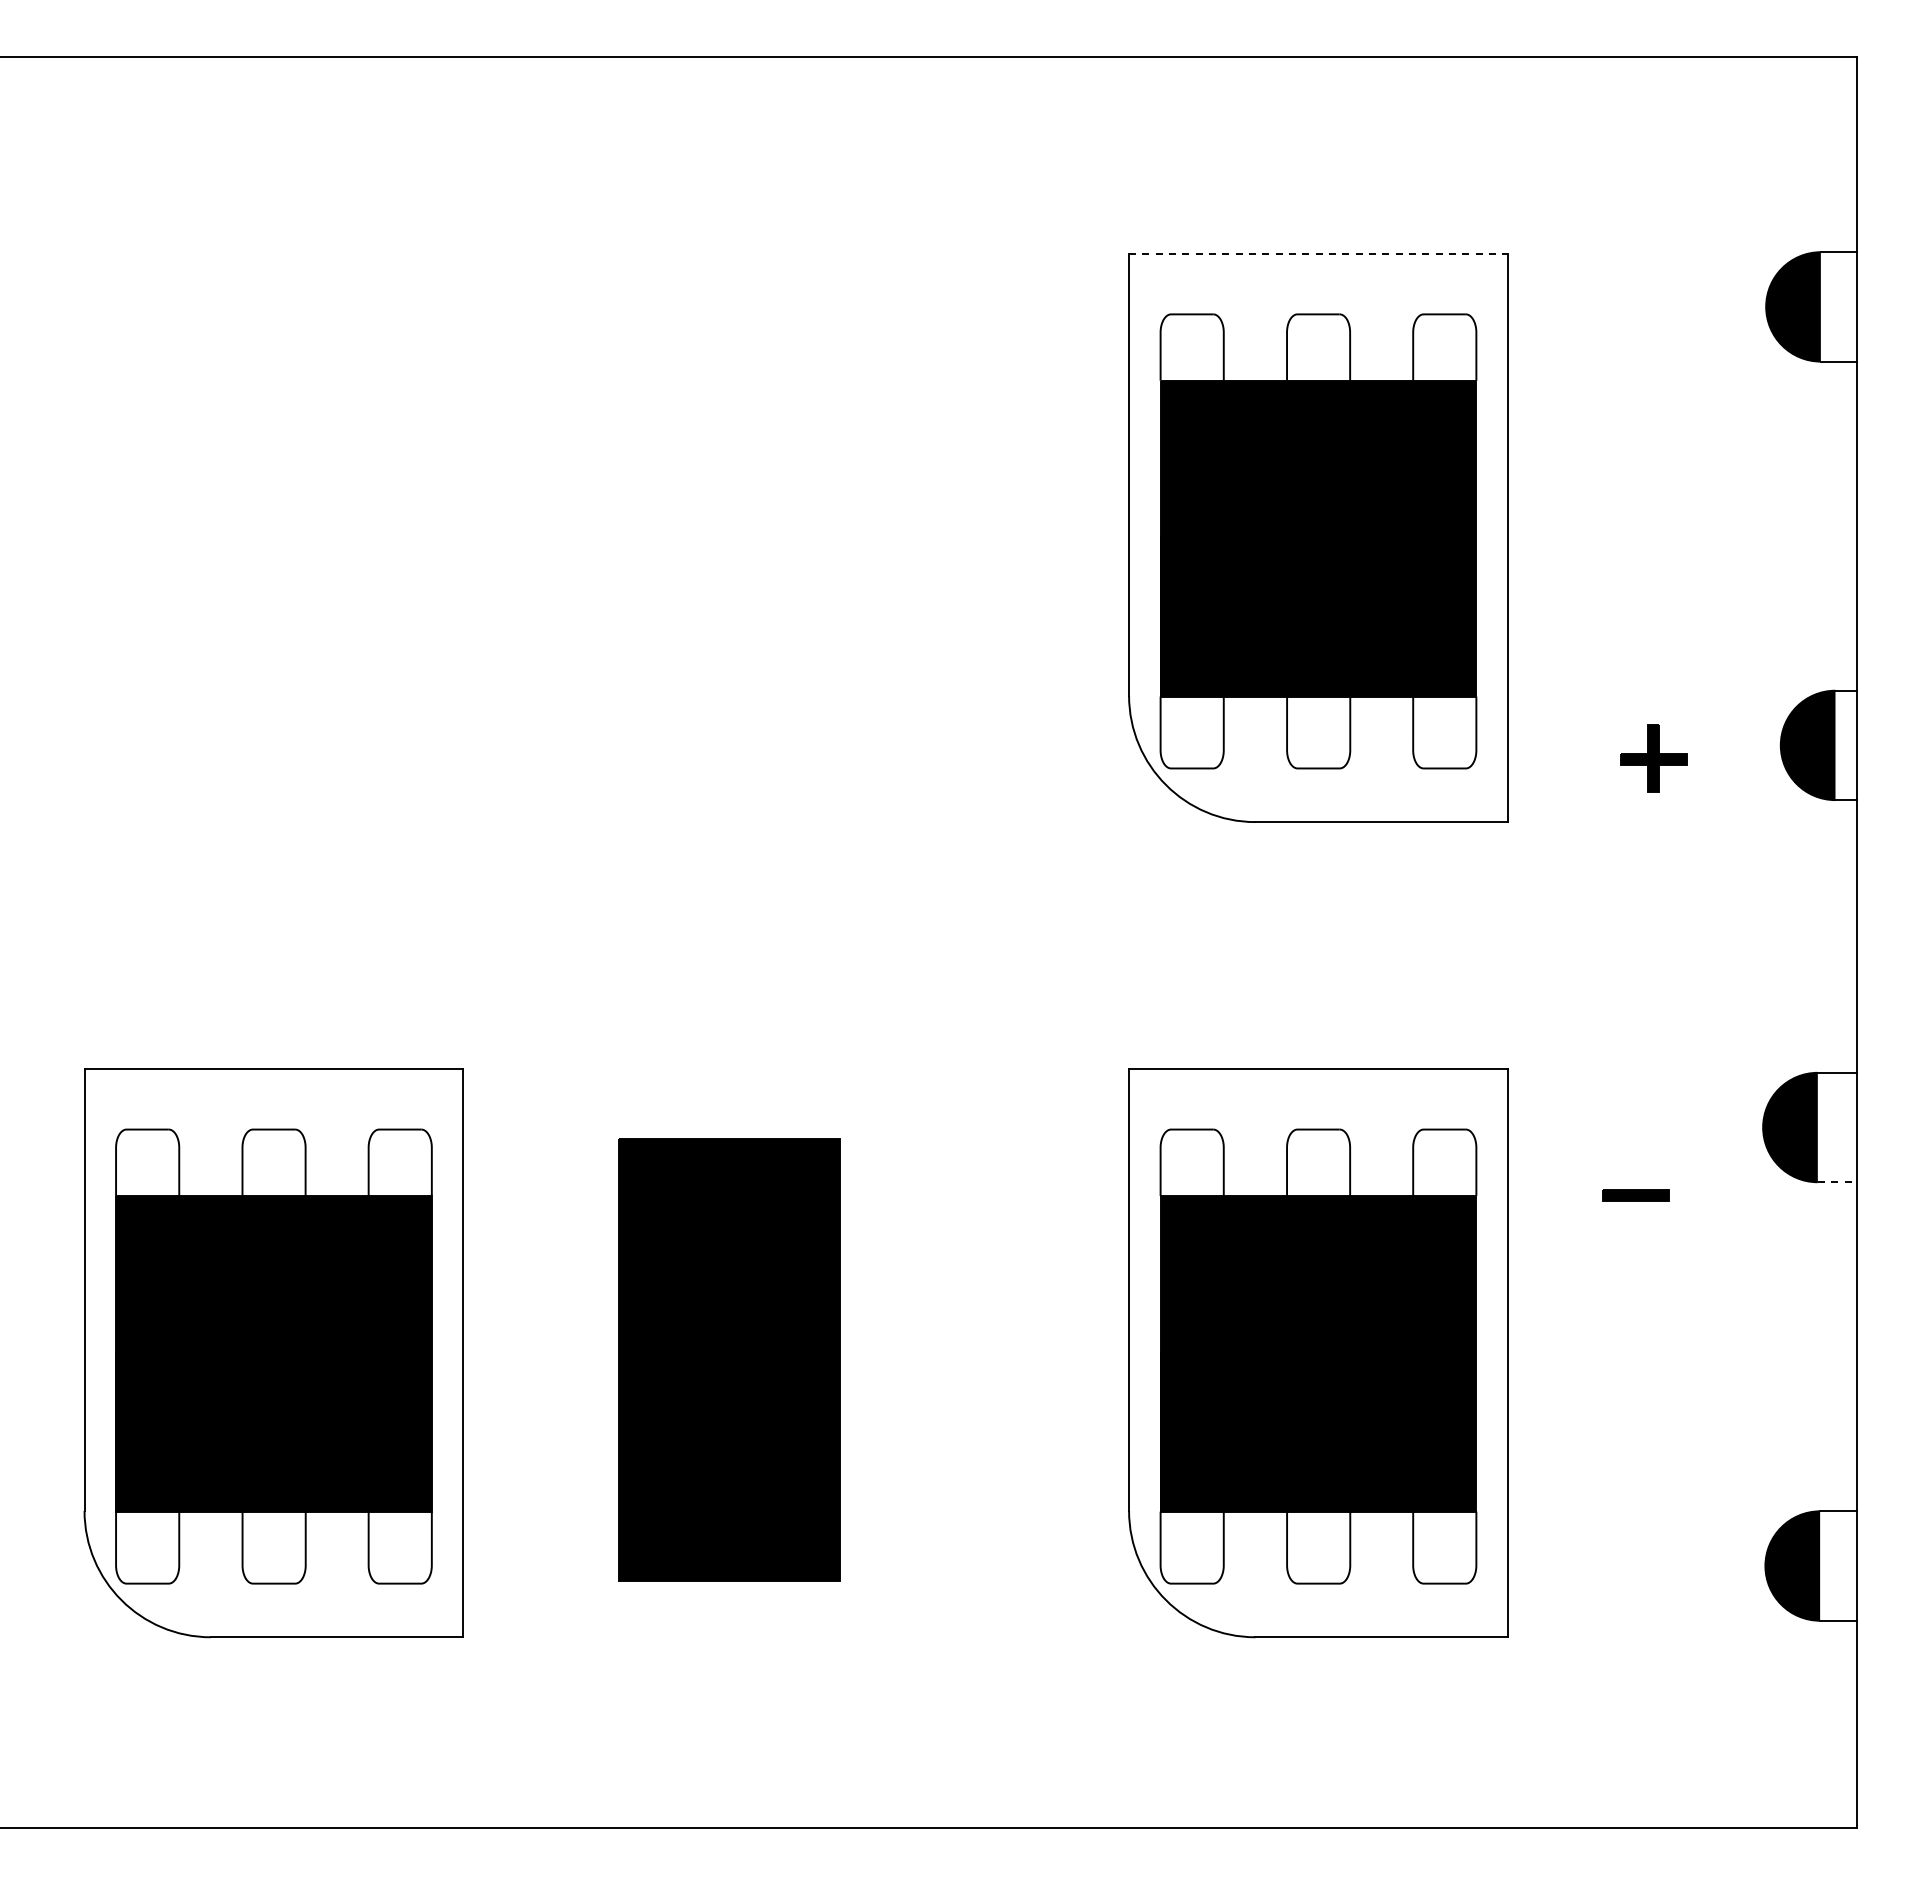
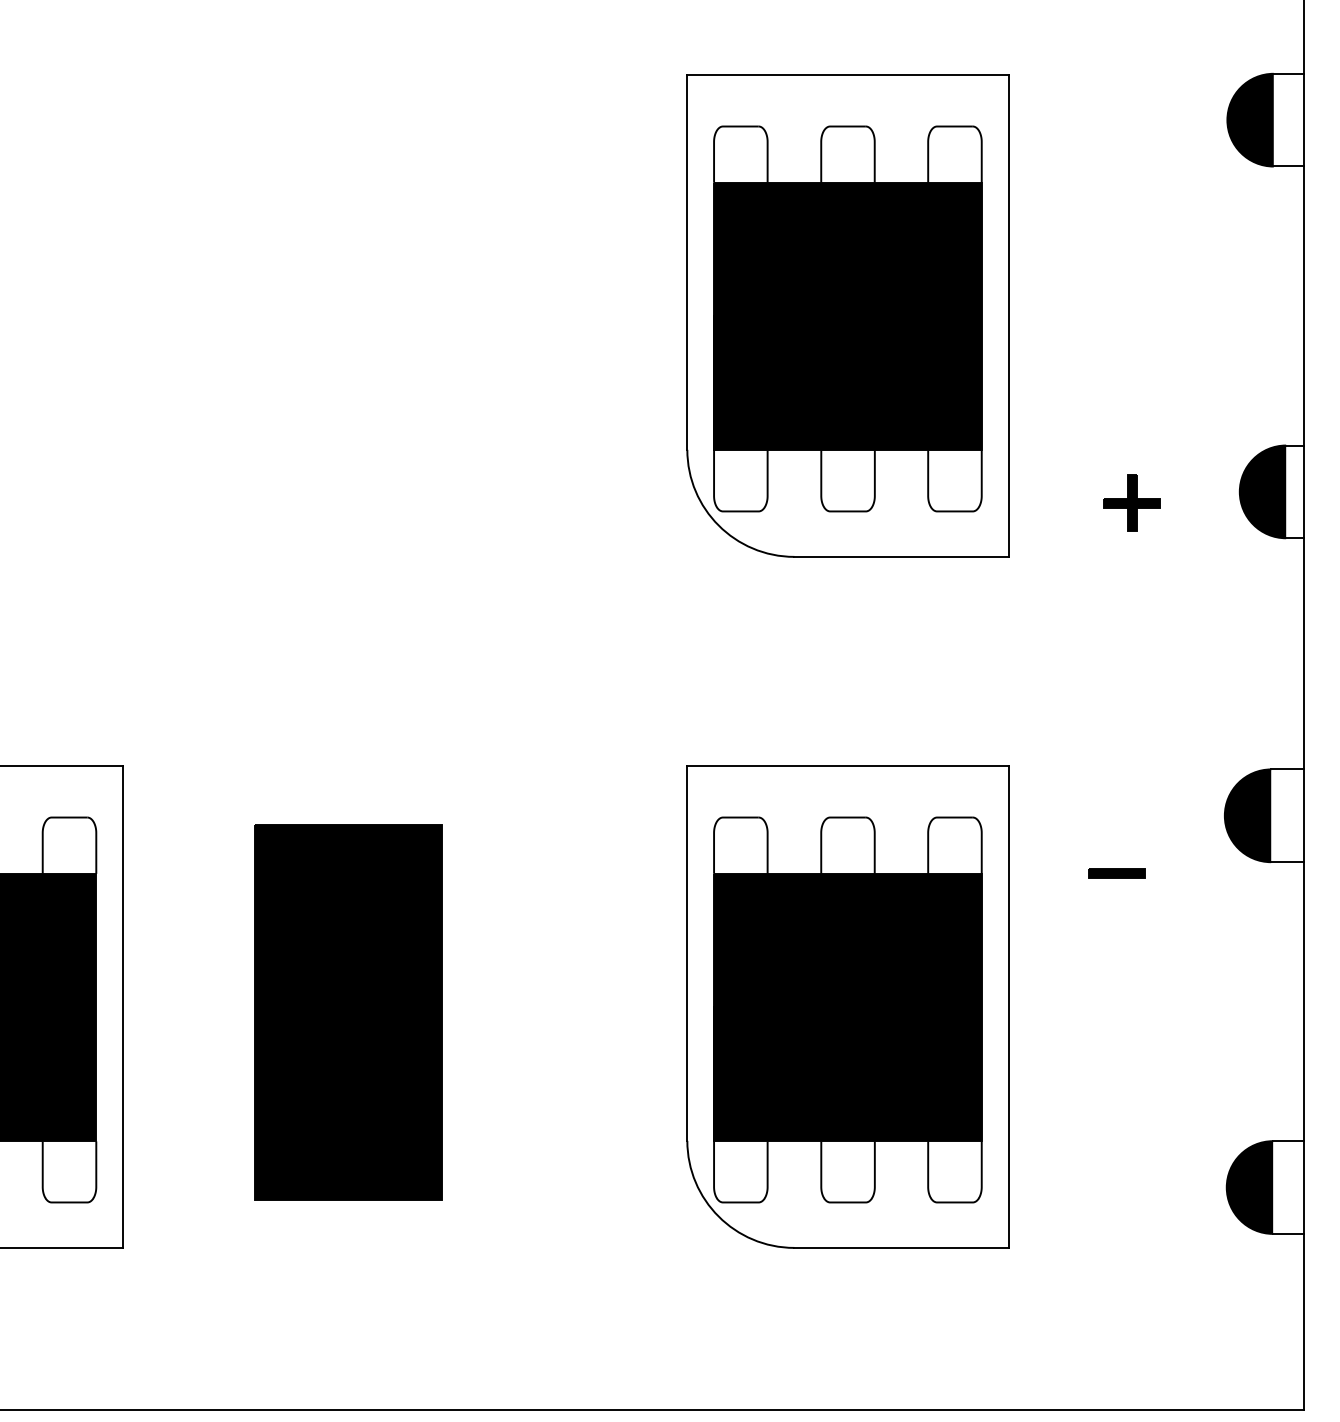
line: (1319, 253) -> (848, 74), dashed -> solid
line: (1837, 1182) -> (1287, 862), dashed -> solid

